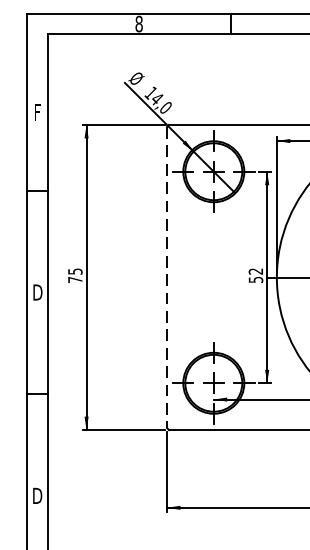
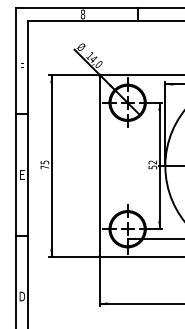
line: (166, 278) -> (99, 166), dashed -> solid
text: (37, 291) -> (22, 174), D -> E

